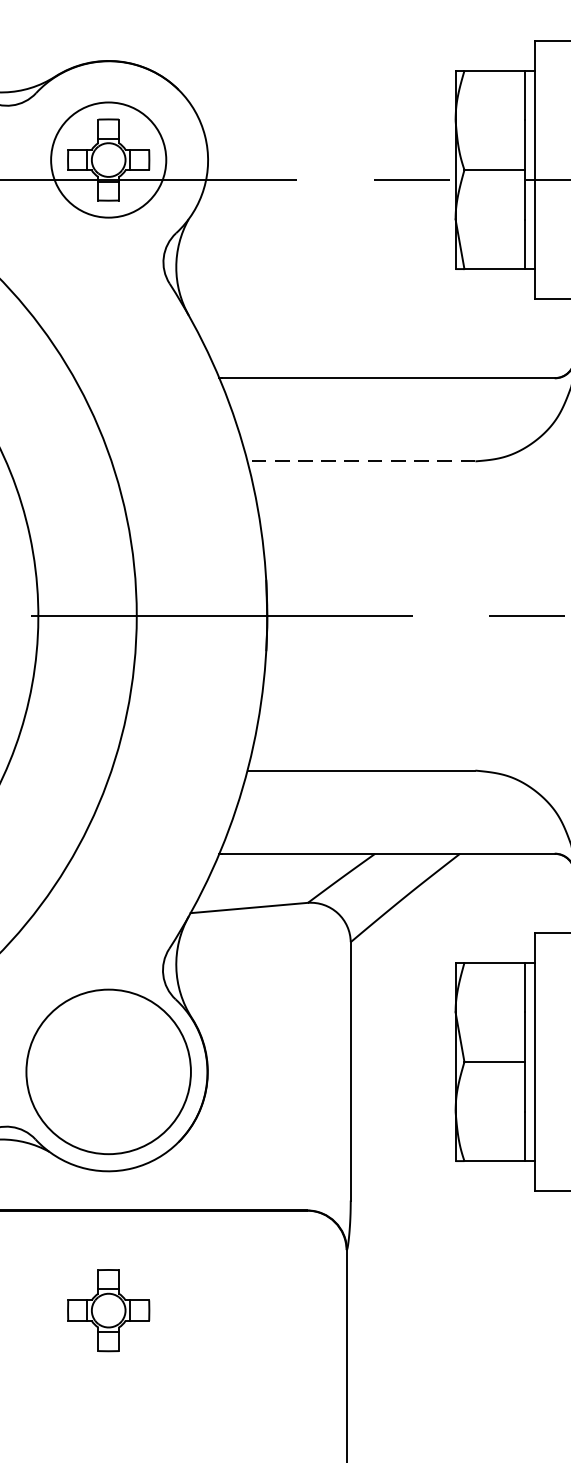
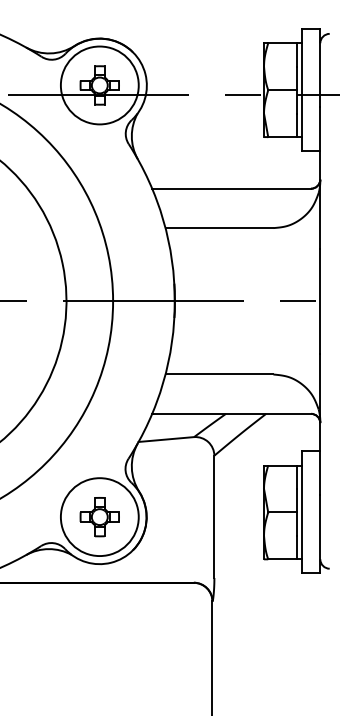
circle: (108, 160) -> (99, 85), size x1.43
line: (361, 462) -> (219, 228), dashed -> solid
part: (108, 1311) -> (99, 517), moved

